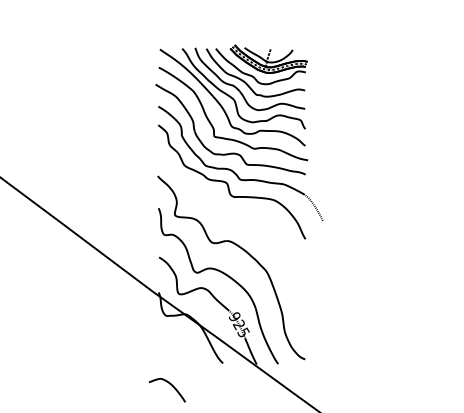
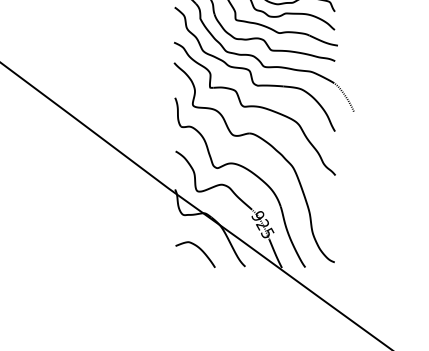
part: (231, 217) -> (254, 107), added
curve: (170, 385) -> (198, 249), moved

